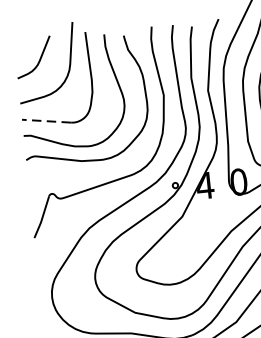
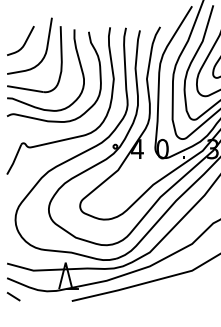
line: (45, 121) -> (24, 89), dashed -> solid

